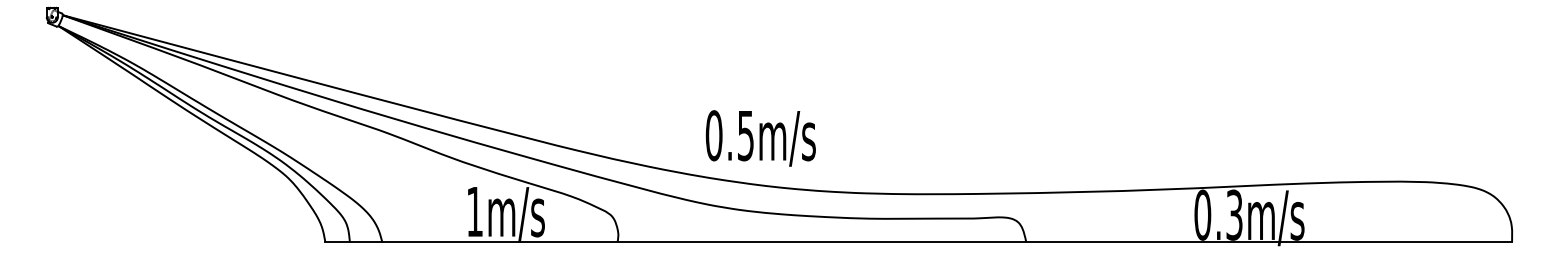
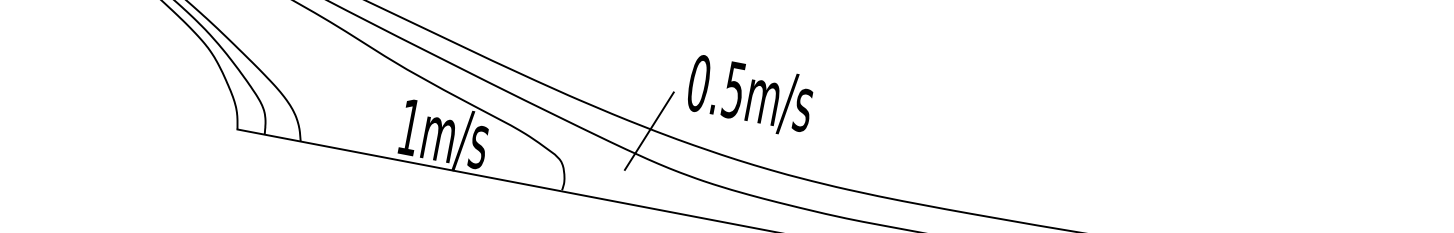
text: (760, 138) -> (749, 96), moved
line: (683, 175) -> (648, 131), added

